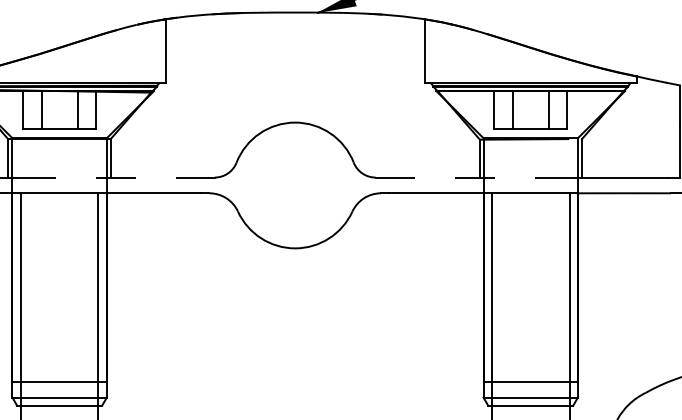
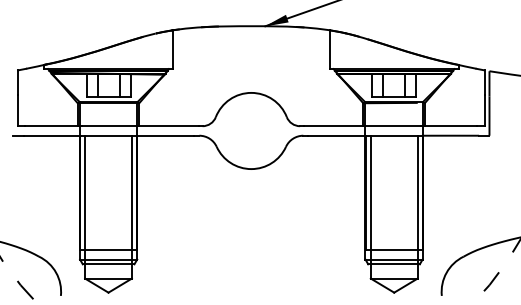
line: (112, 178) -> (140, 126), dashed -> solid
line: (478, 178) -> (362, 126), dashed -> solid

